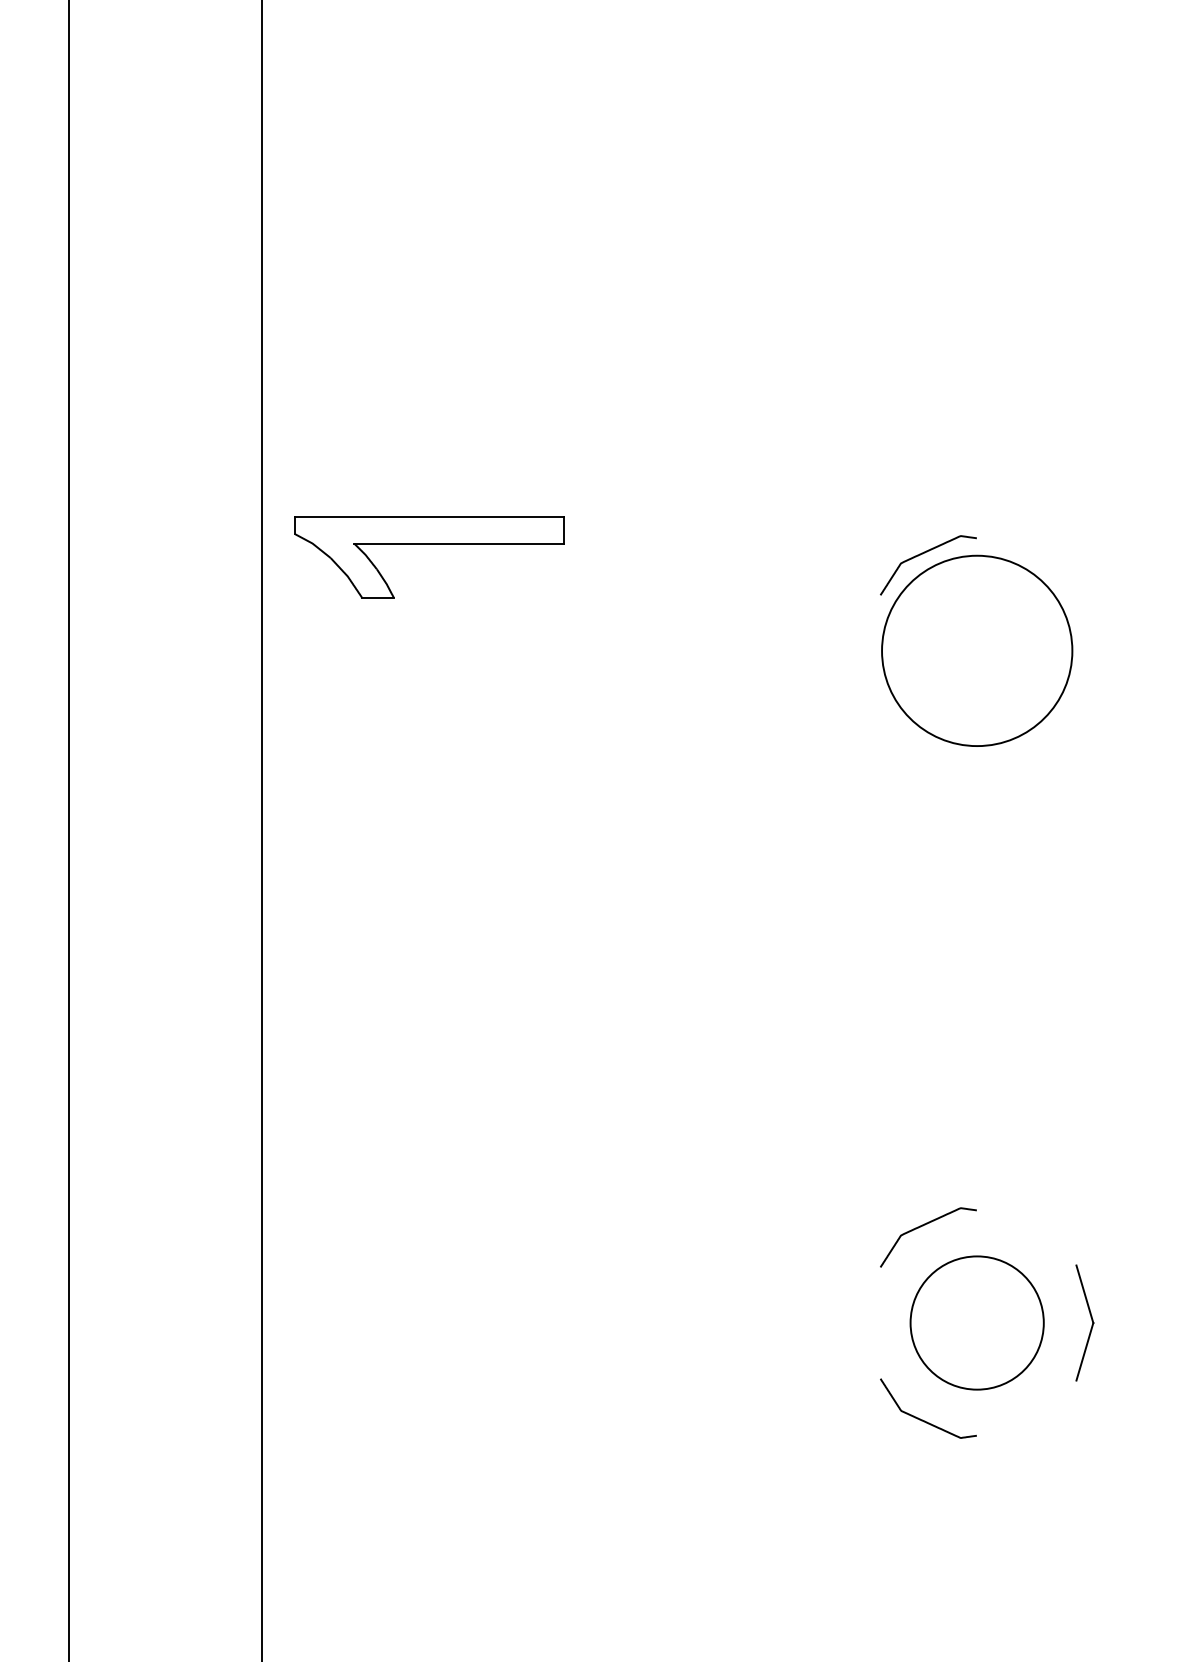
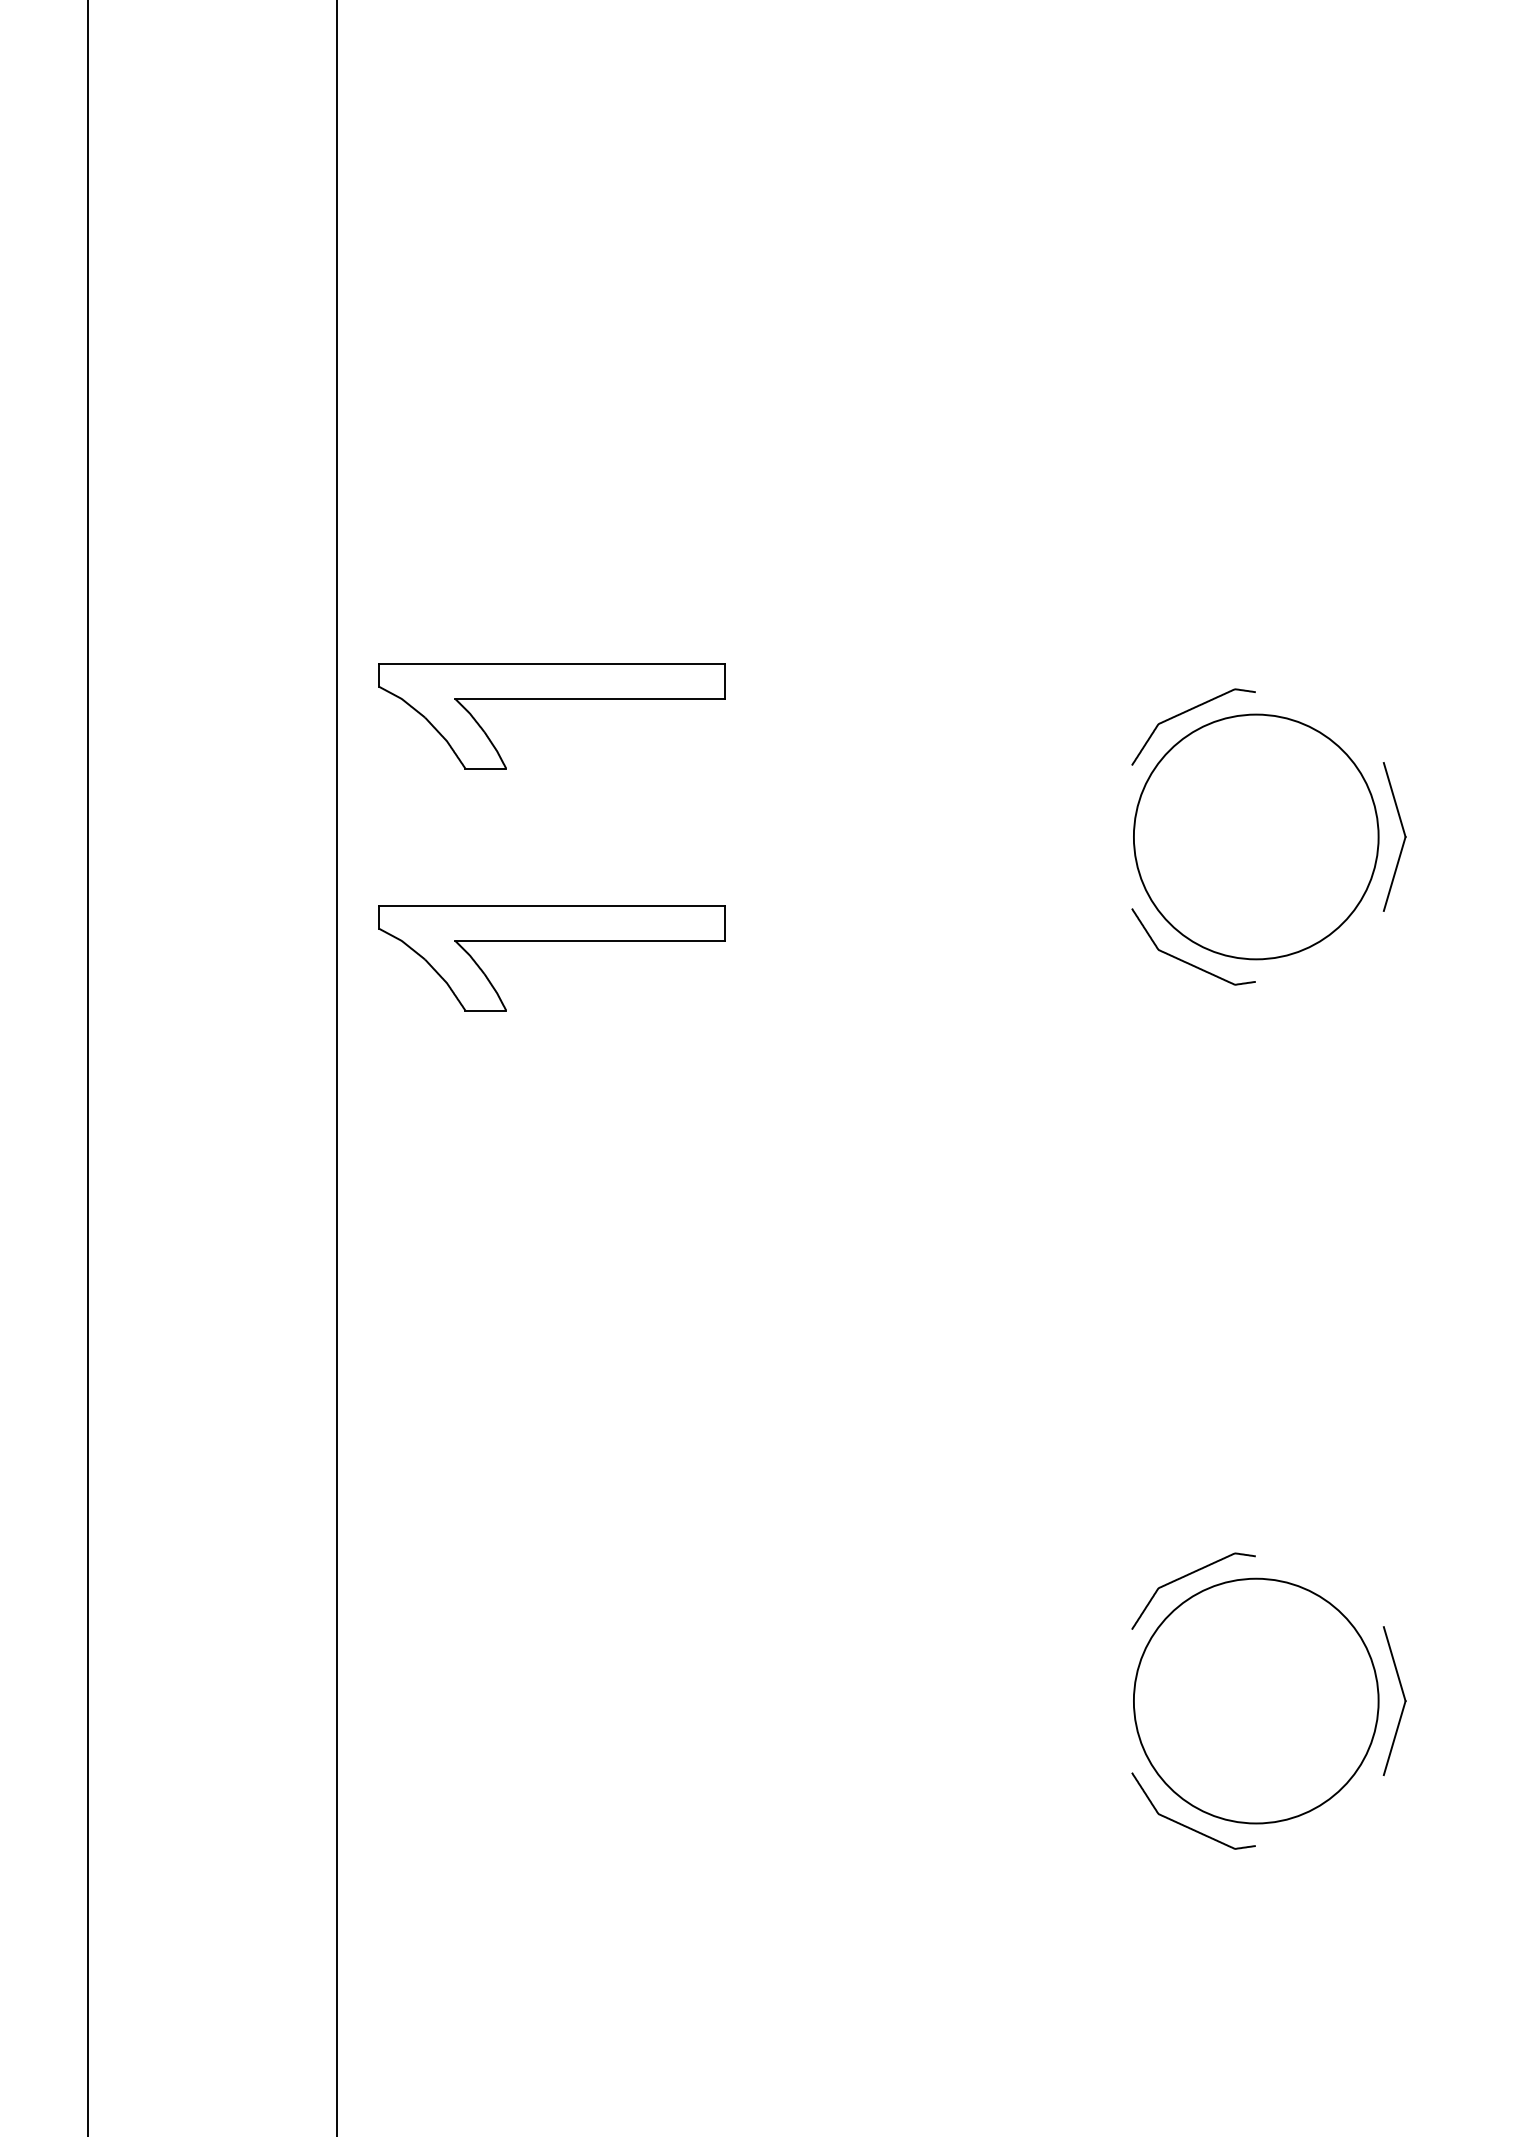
part: (1091, 648) -> (1403, 833), added
part: (429, 732) -> (552, 941), added
curve: (923, 747) -> (1187, 961), added
circle: (977, 1322) -> (1256, 1700), size x1.43

